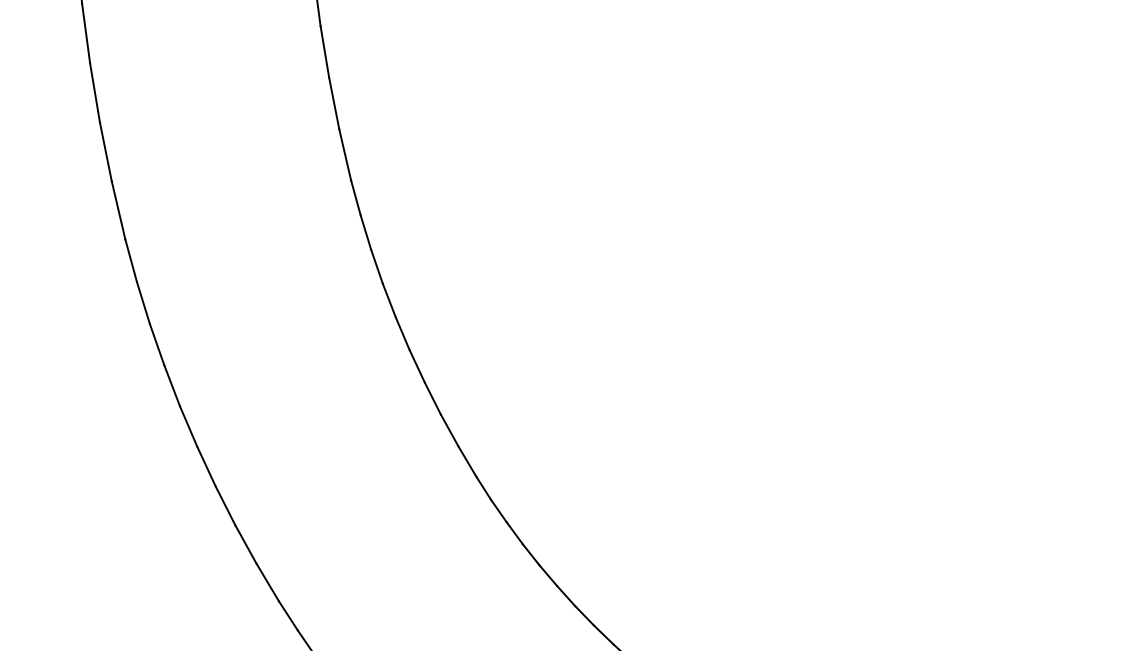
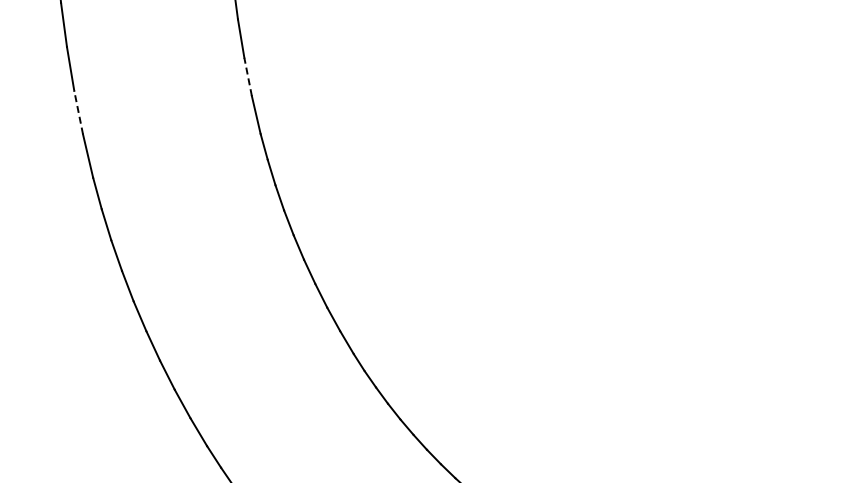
line: (334, 103) -> (248, 76), solid -> dashed
line: (105, 151) -> (78, 112), solid -> dashed

